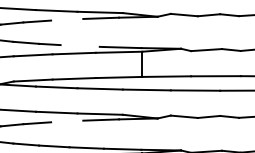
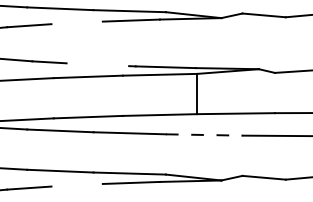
line: (146, 89) -> (203, 134), solid -> dashed

